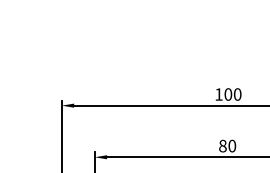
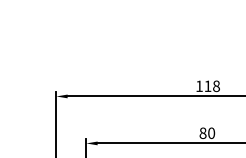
text: (232, 94) -> (211, 86), 100 -> 118

